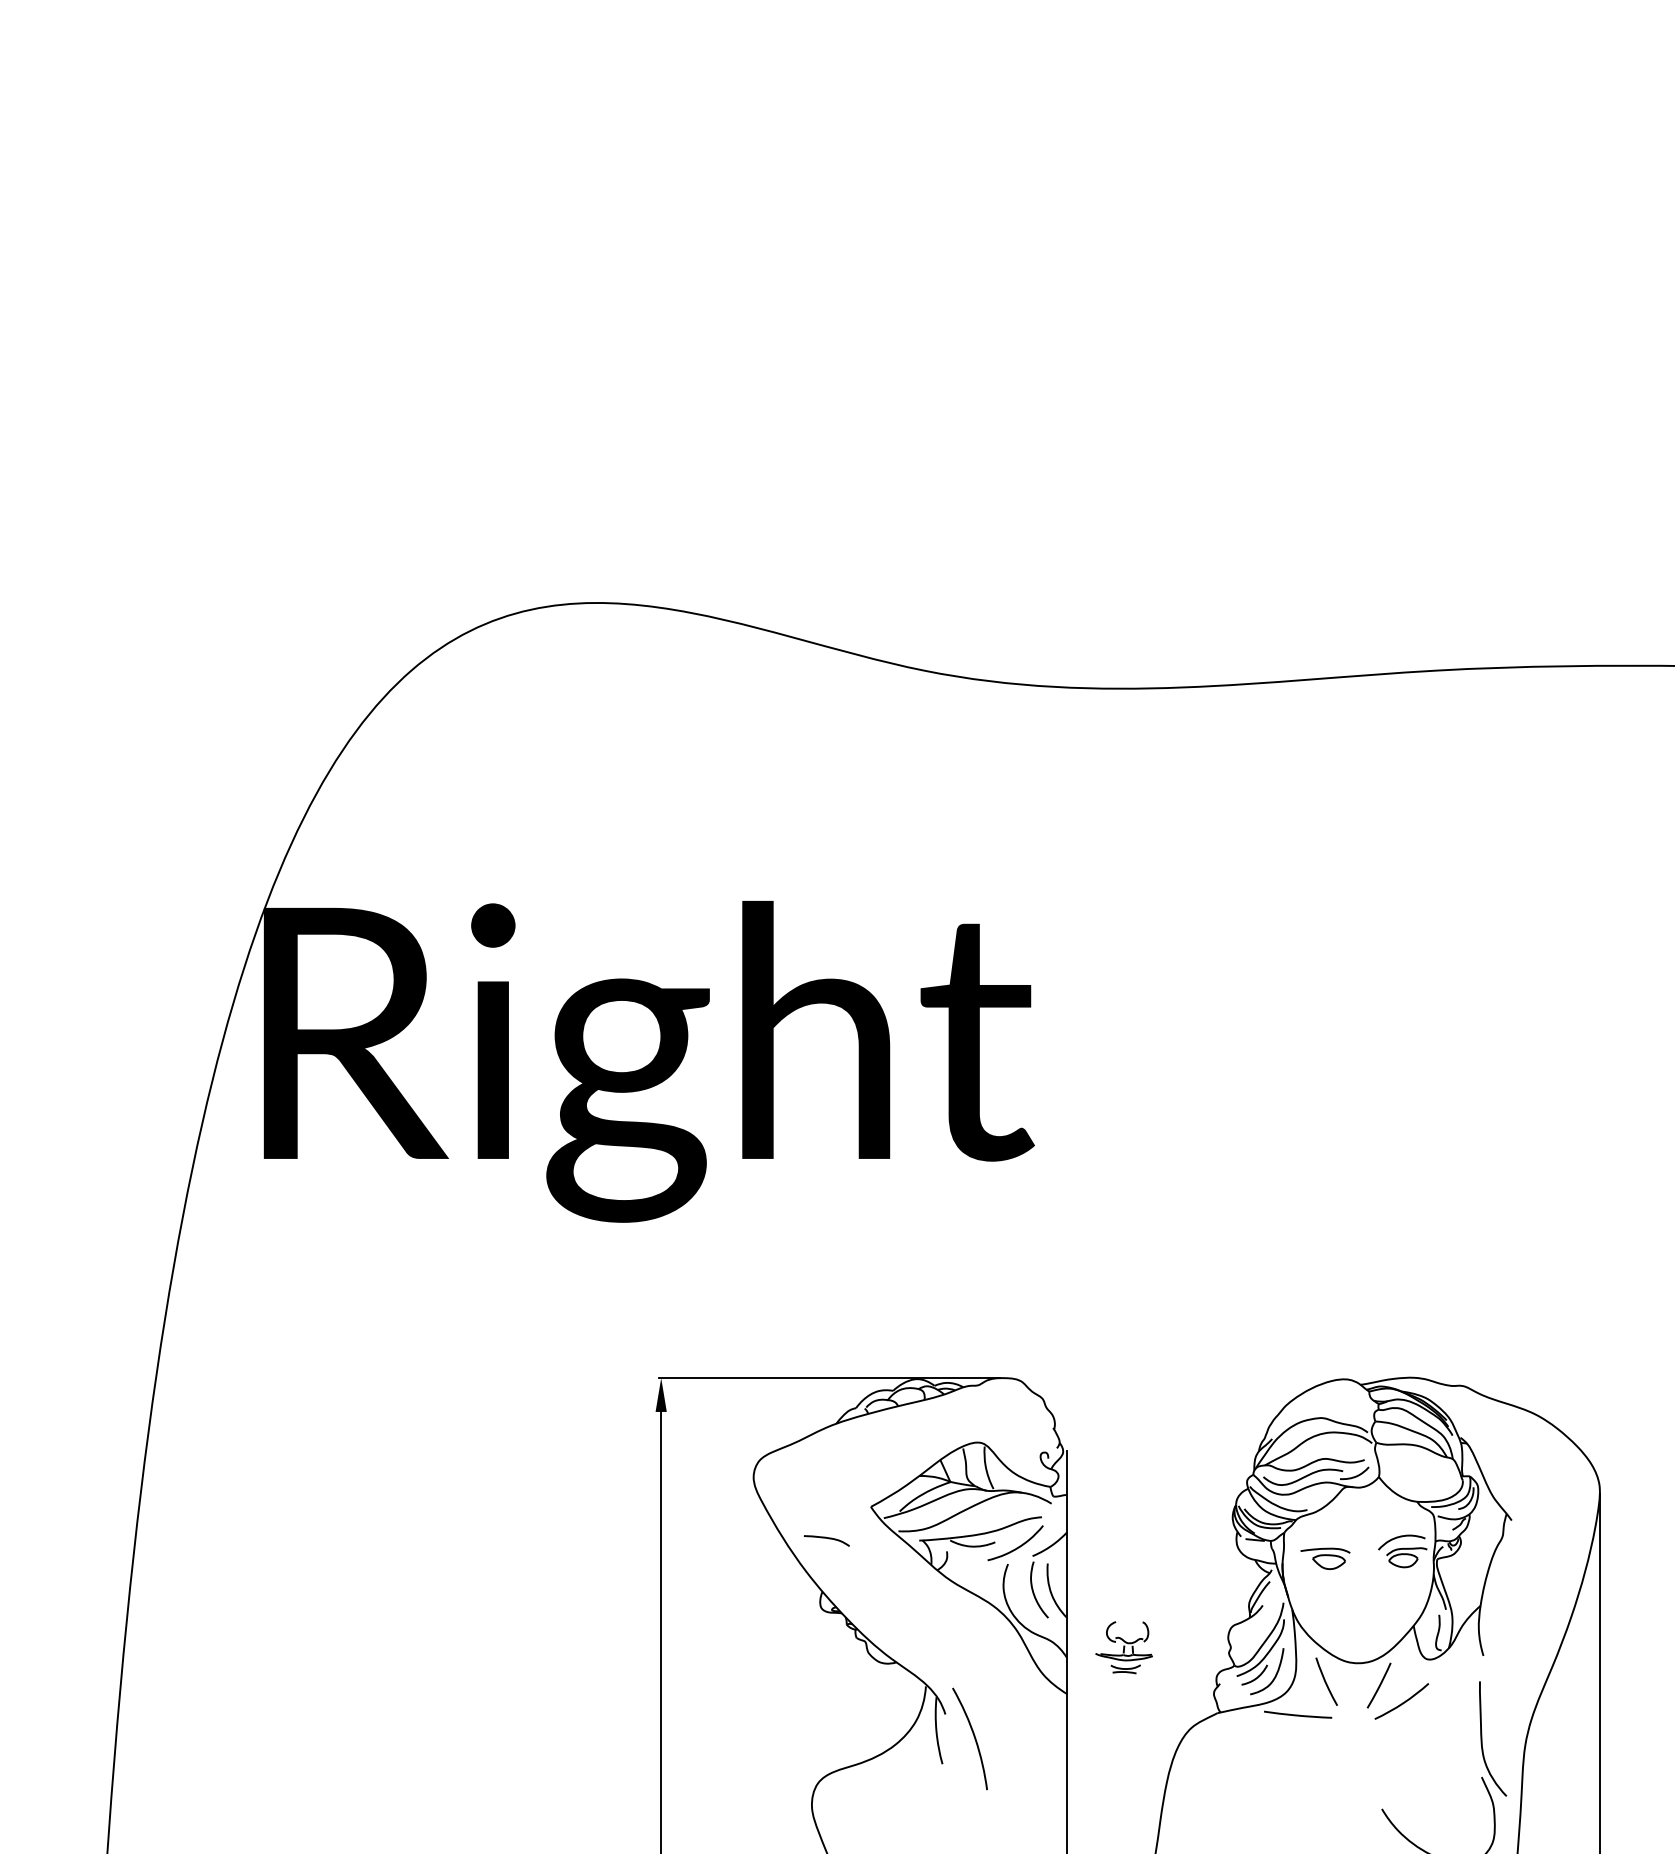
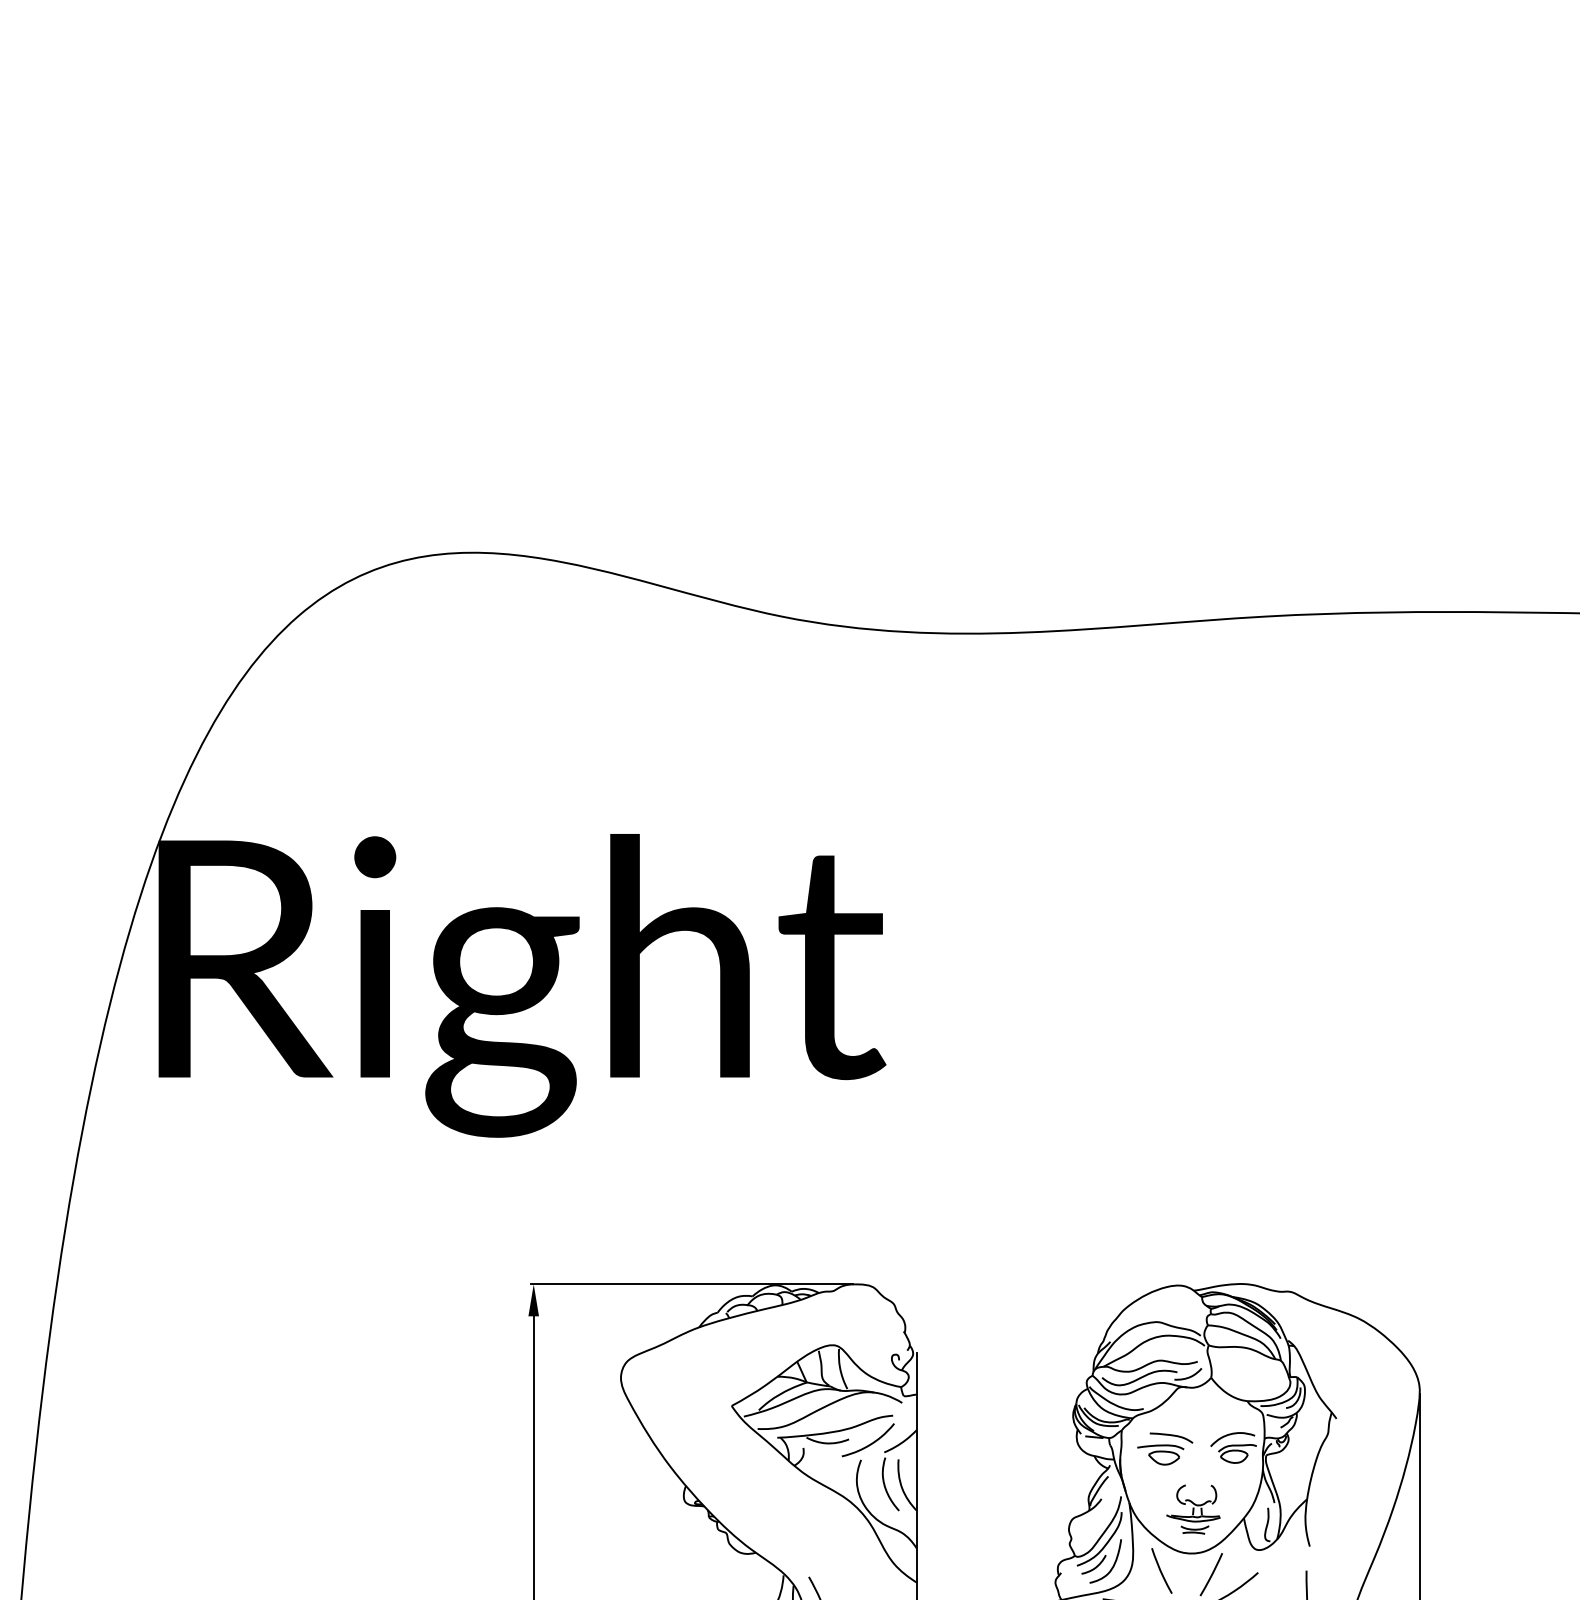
curve: (826, 1538) -> (1171, 1435), moved
part: (1123, 1647) -> (1192, 1509), moved

